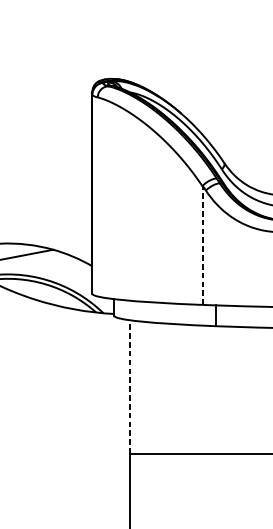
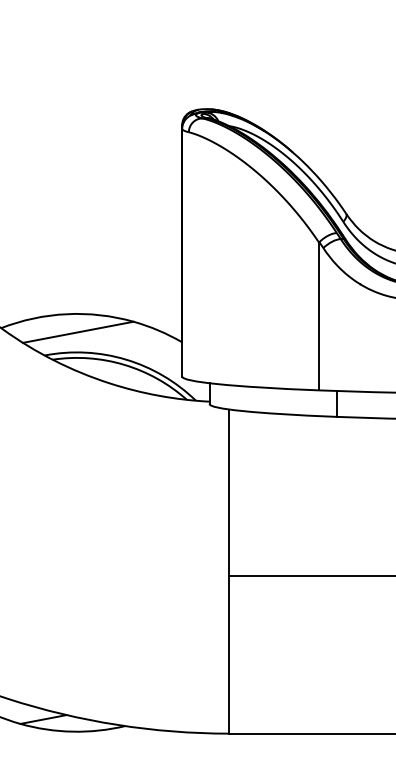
line: (202, 245) -> (319, 316), dashed -> solid
line: (130, 387) -> (229, 492), dashed -> solid

